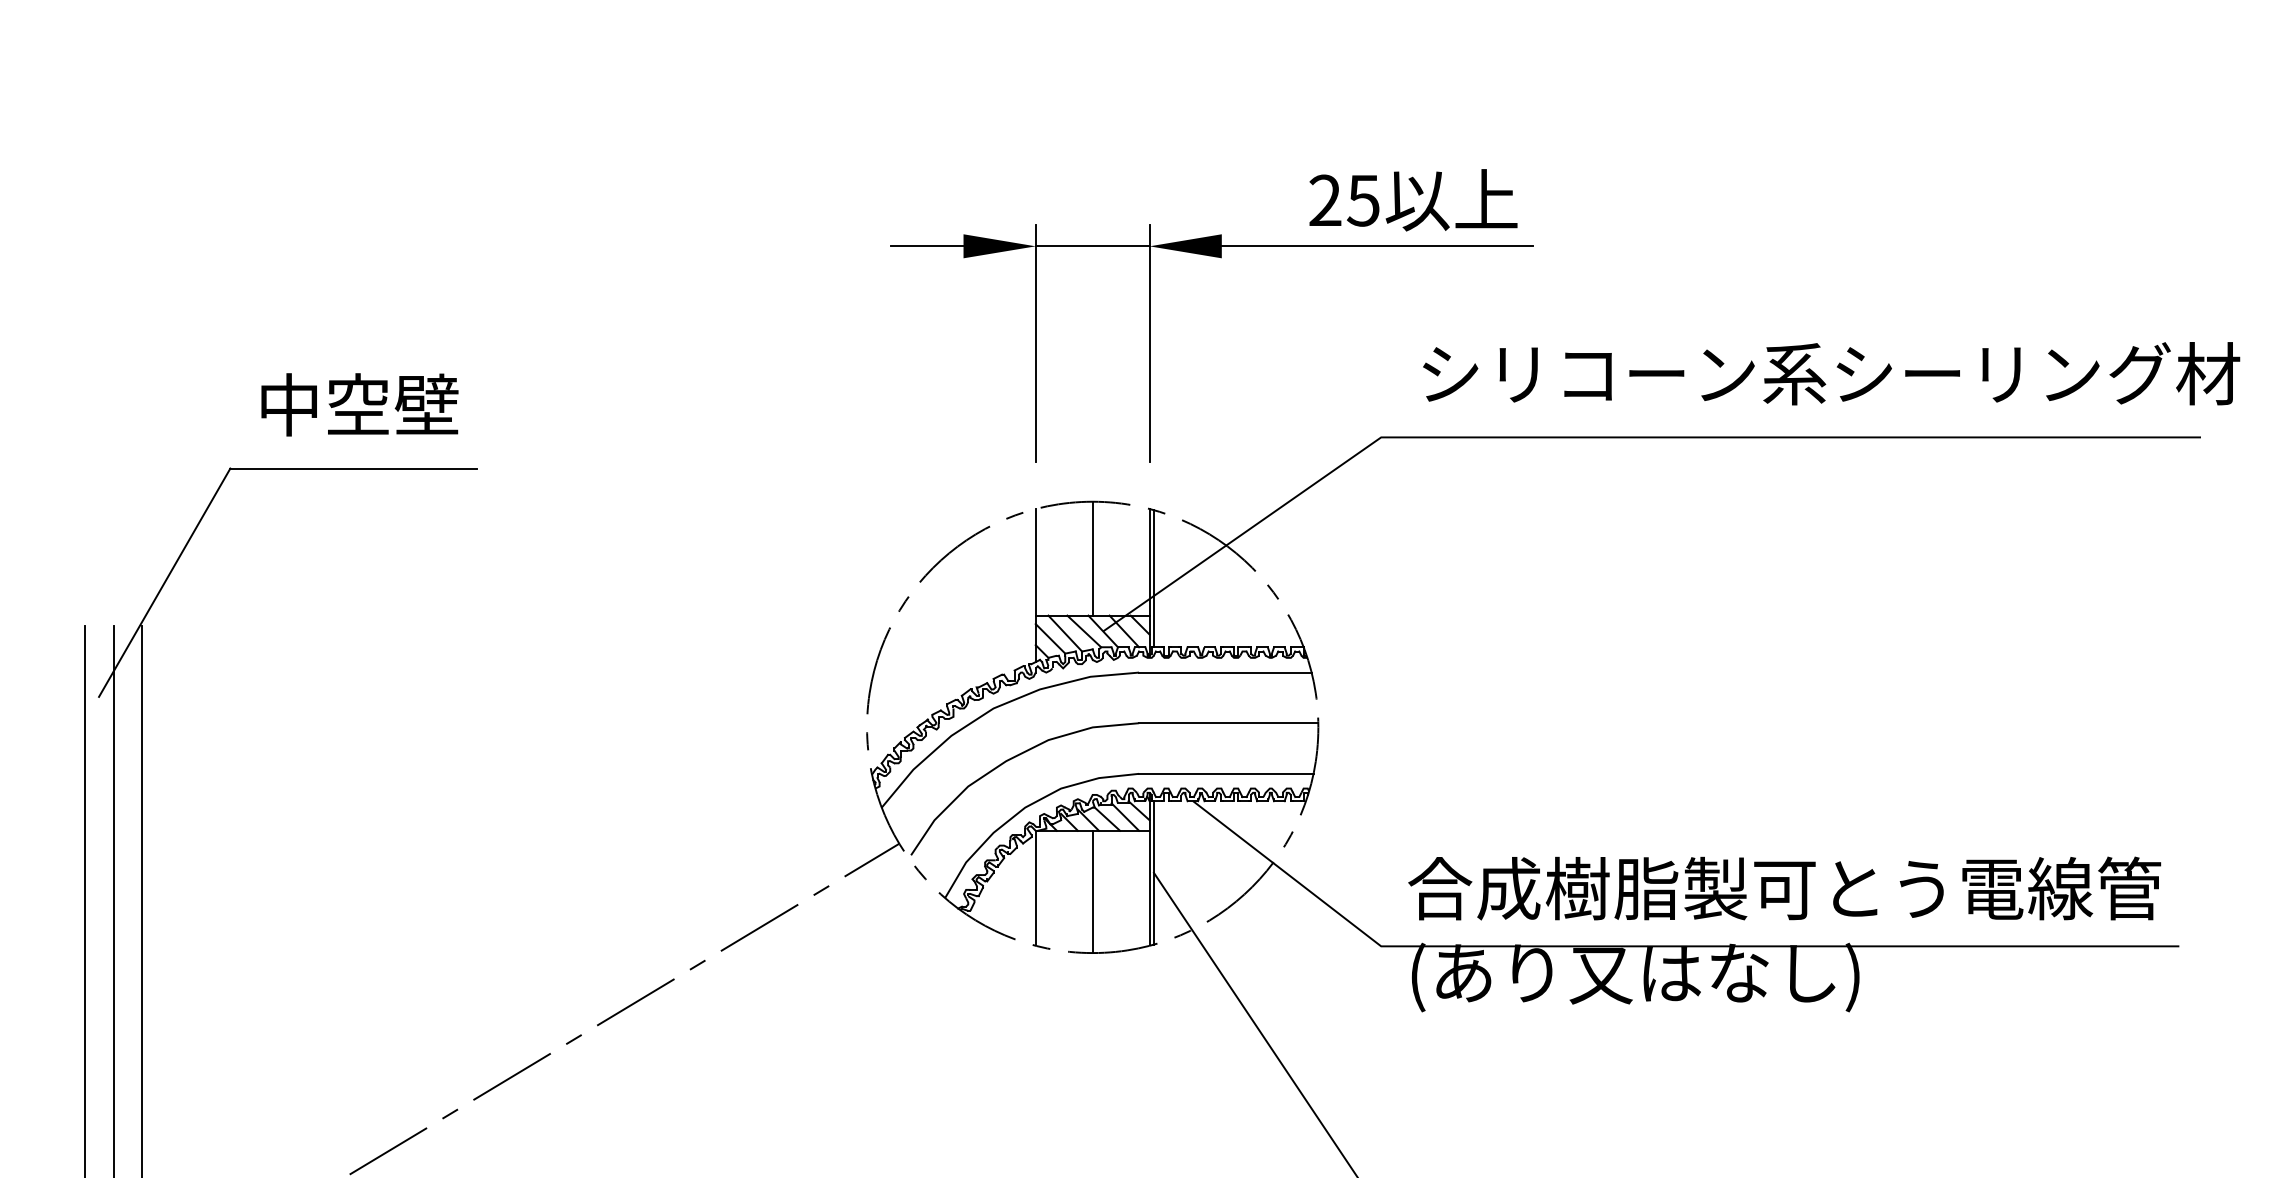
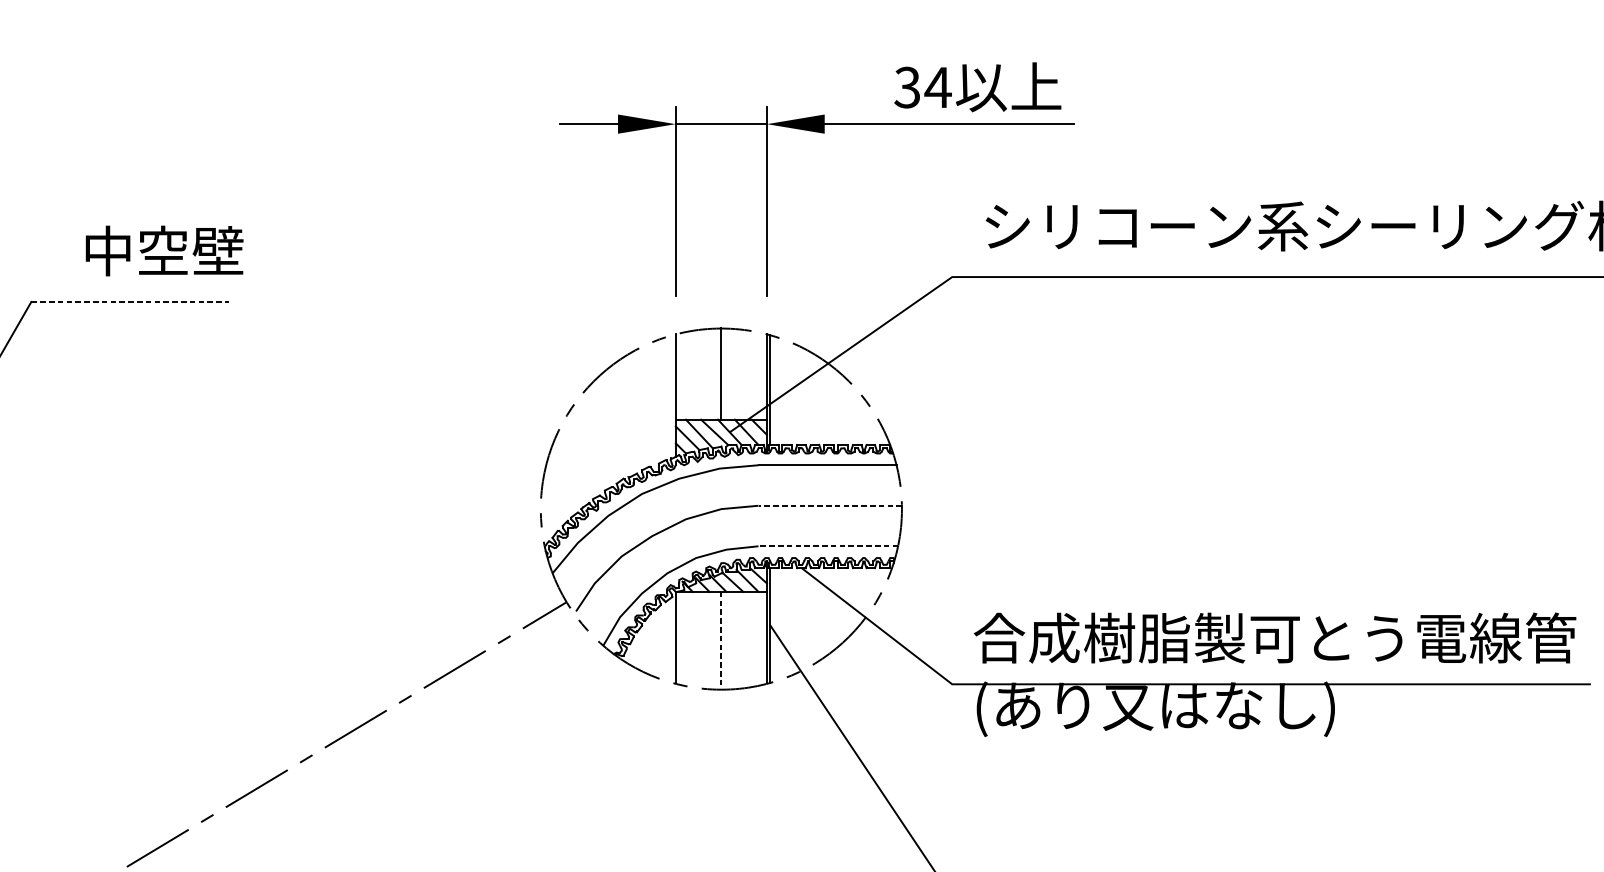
text: (1344, 200) -> (922, 87), 25 -> 34
text: (359, 404) -> (164, 250), moved
line: (354, 468) -> (130, 301), solid -> dashed
line: (1228, 723) -> (830, 505), solid -> dashed
line: (1225, 773) -> (827, 546), solid -> dashed
line: (1092, 892) -> (721, 641), solid -> dashed

